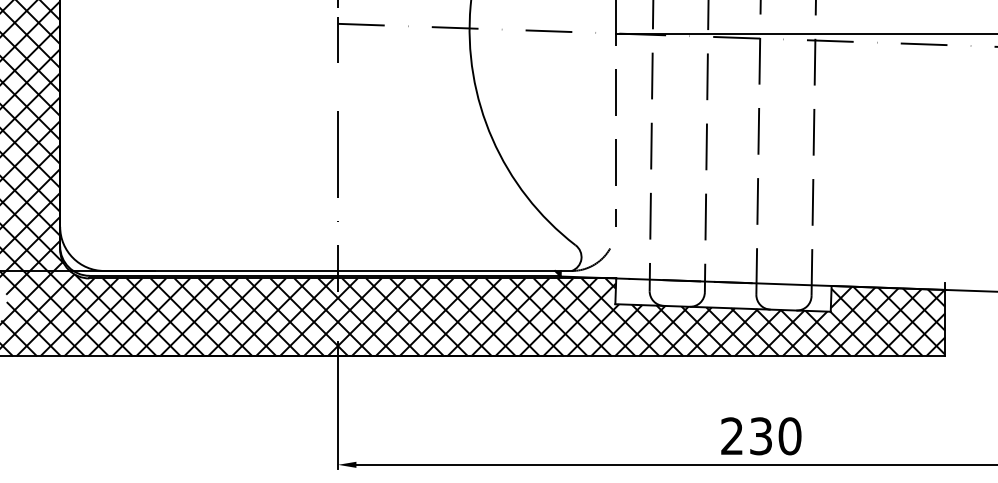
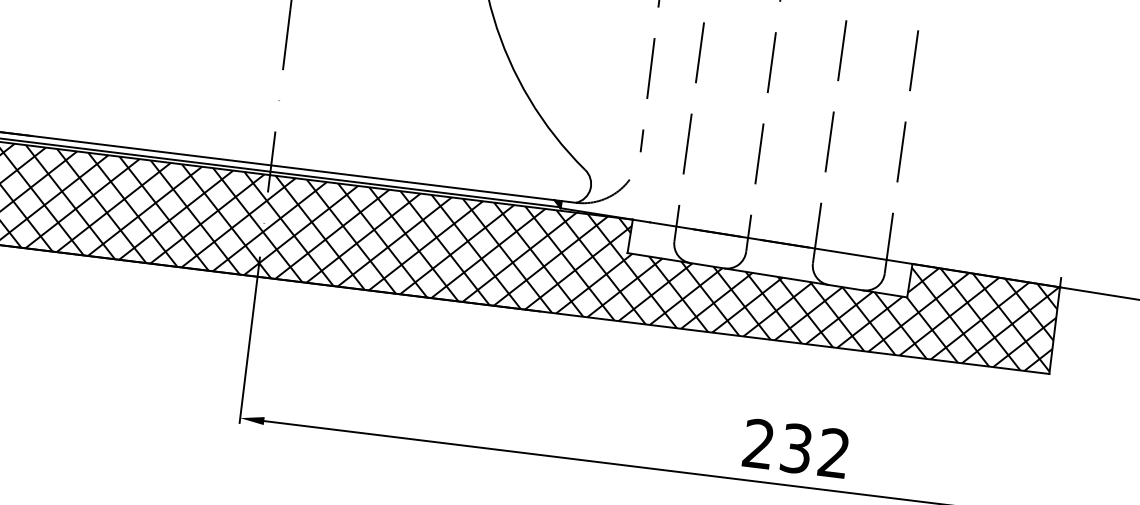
text: (789, 436) -> (833, 453), 230 -> 232

